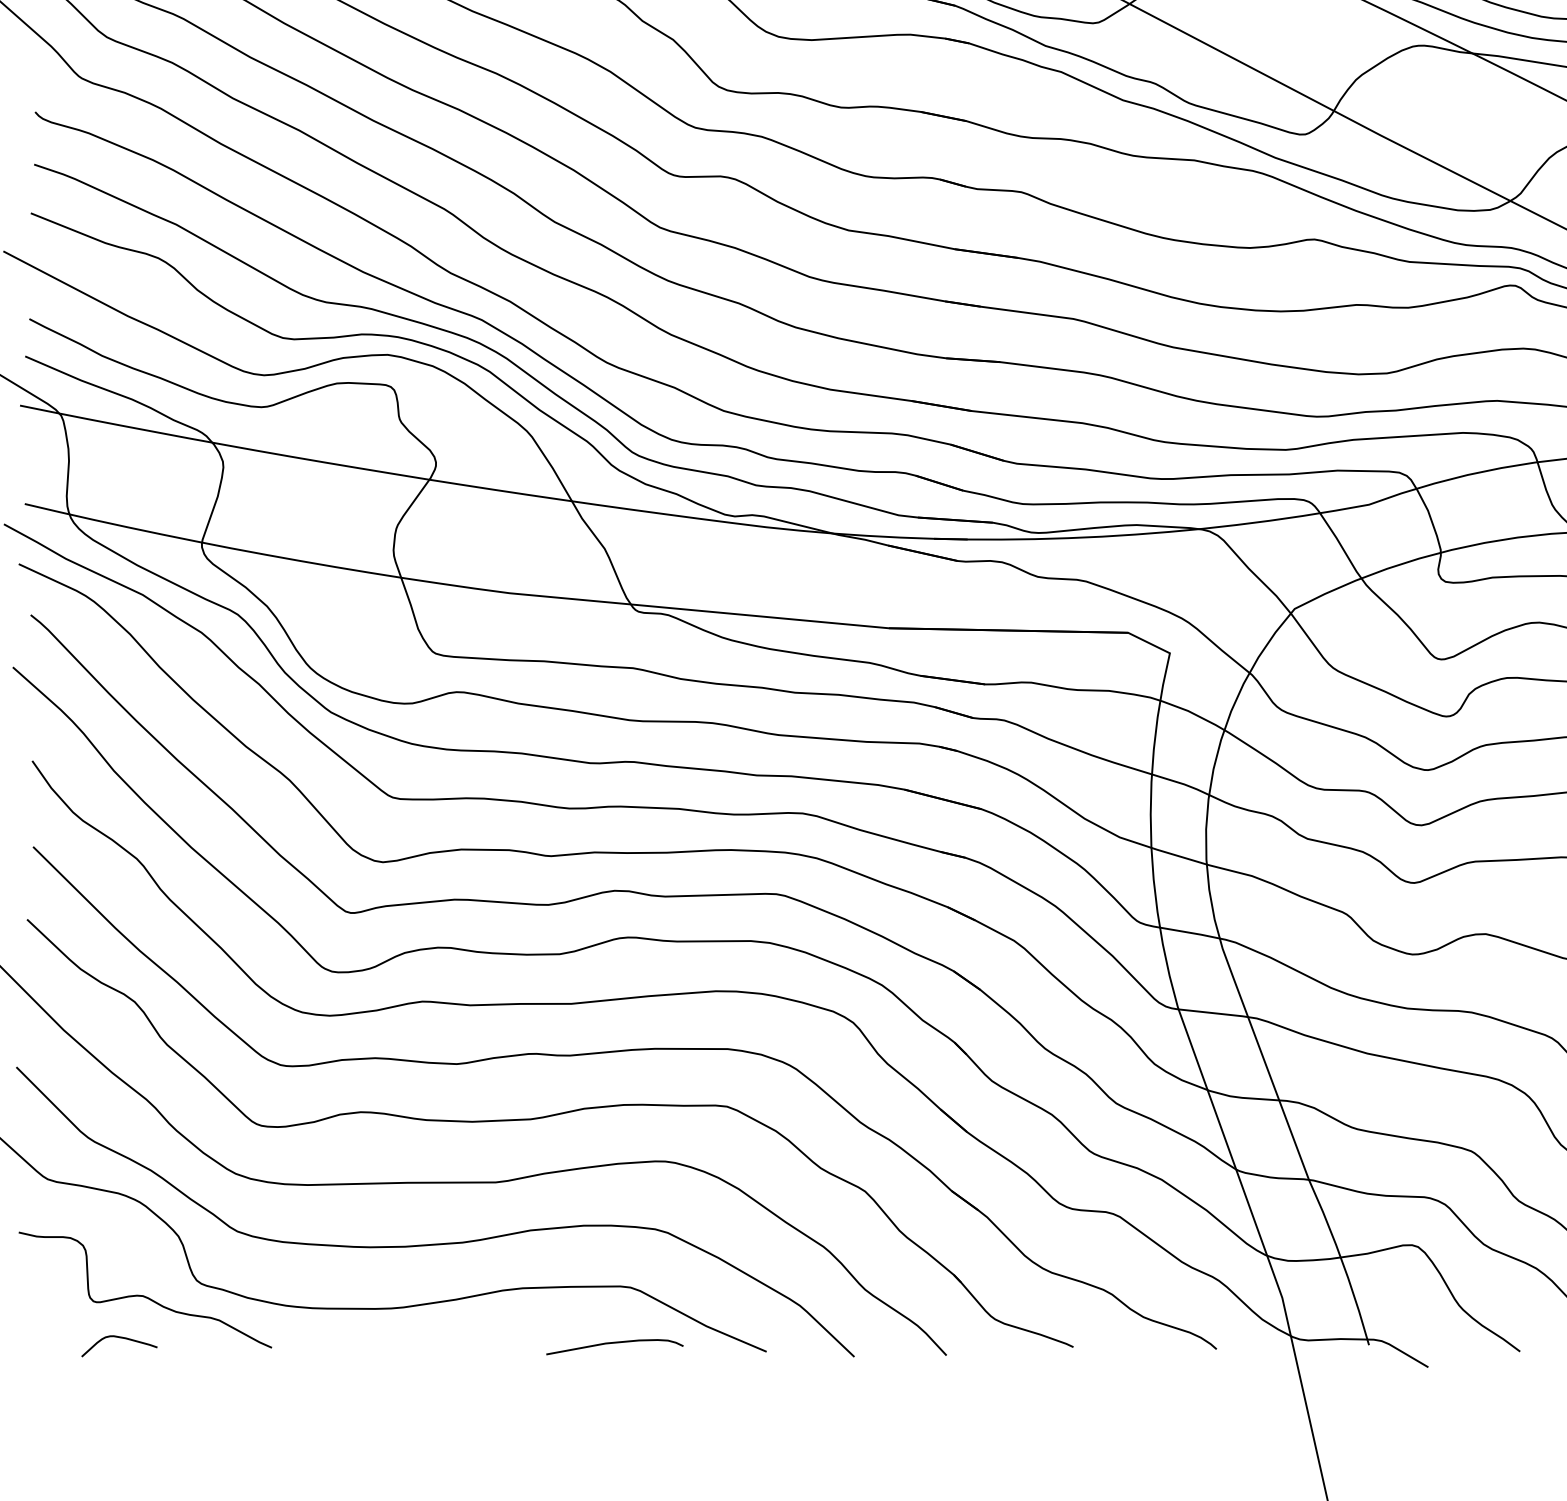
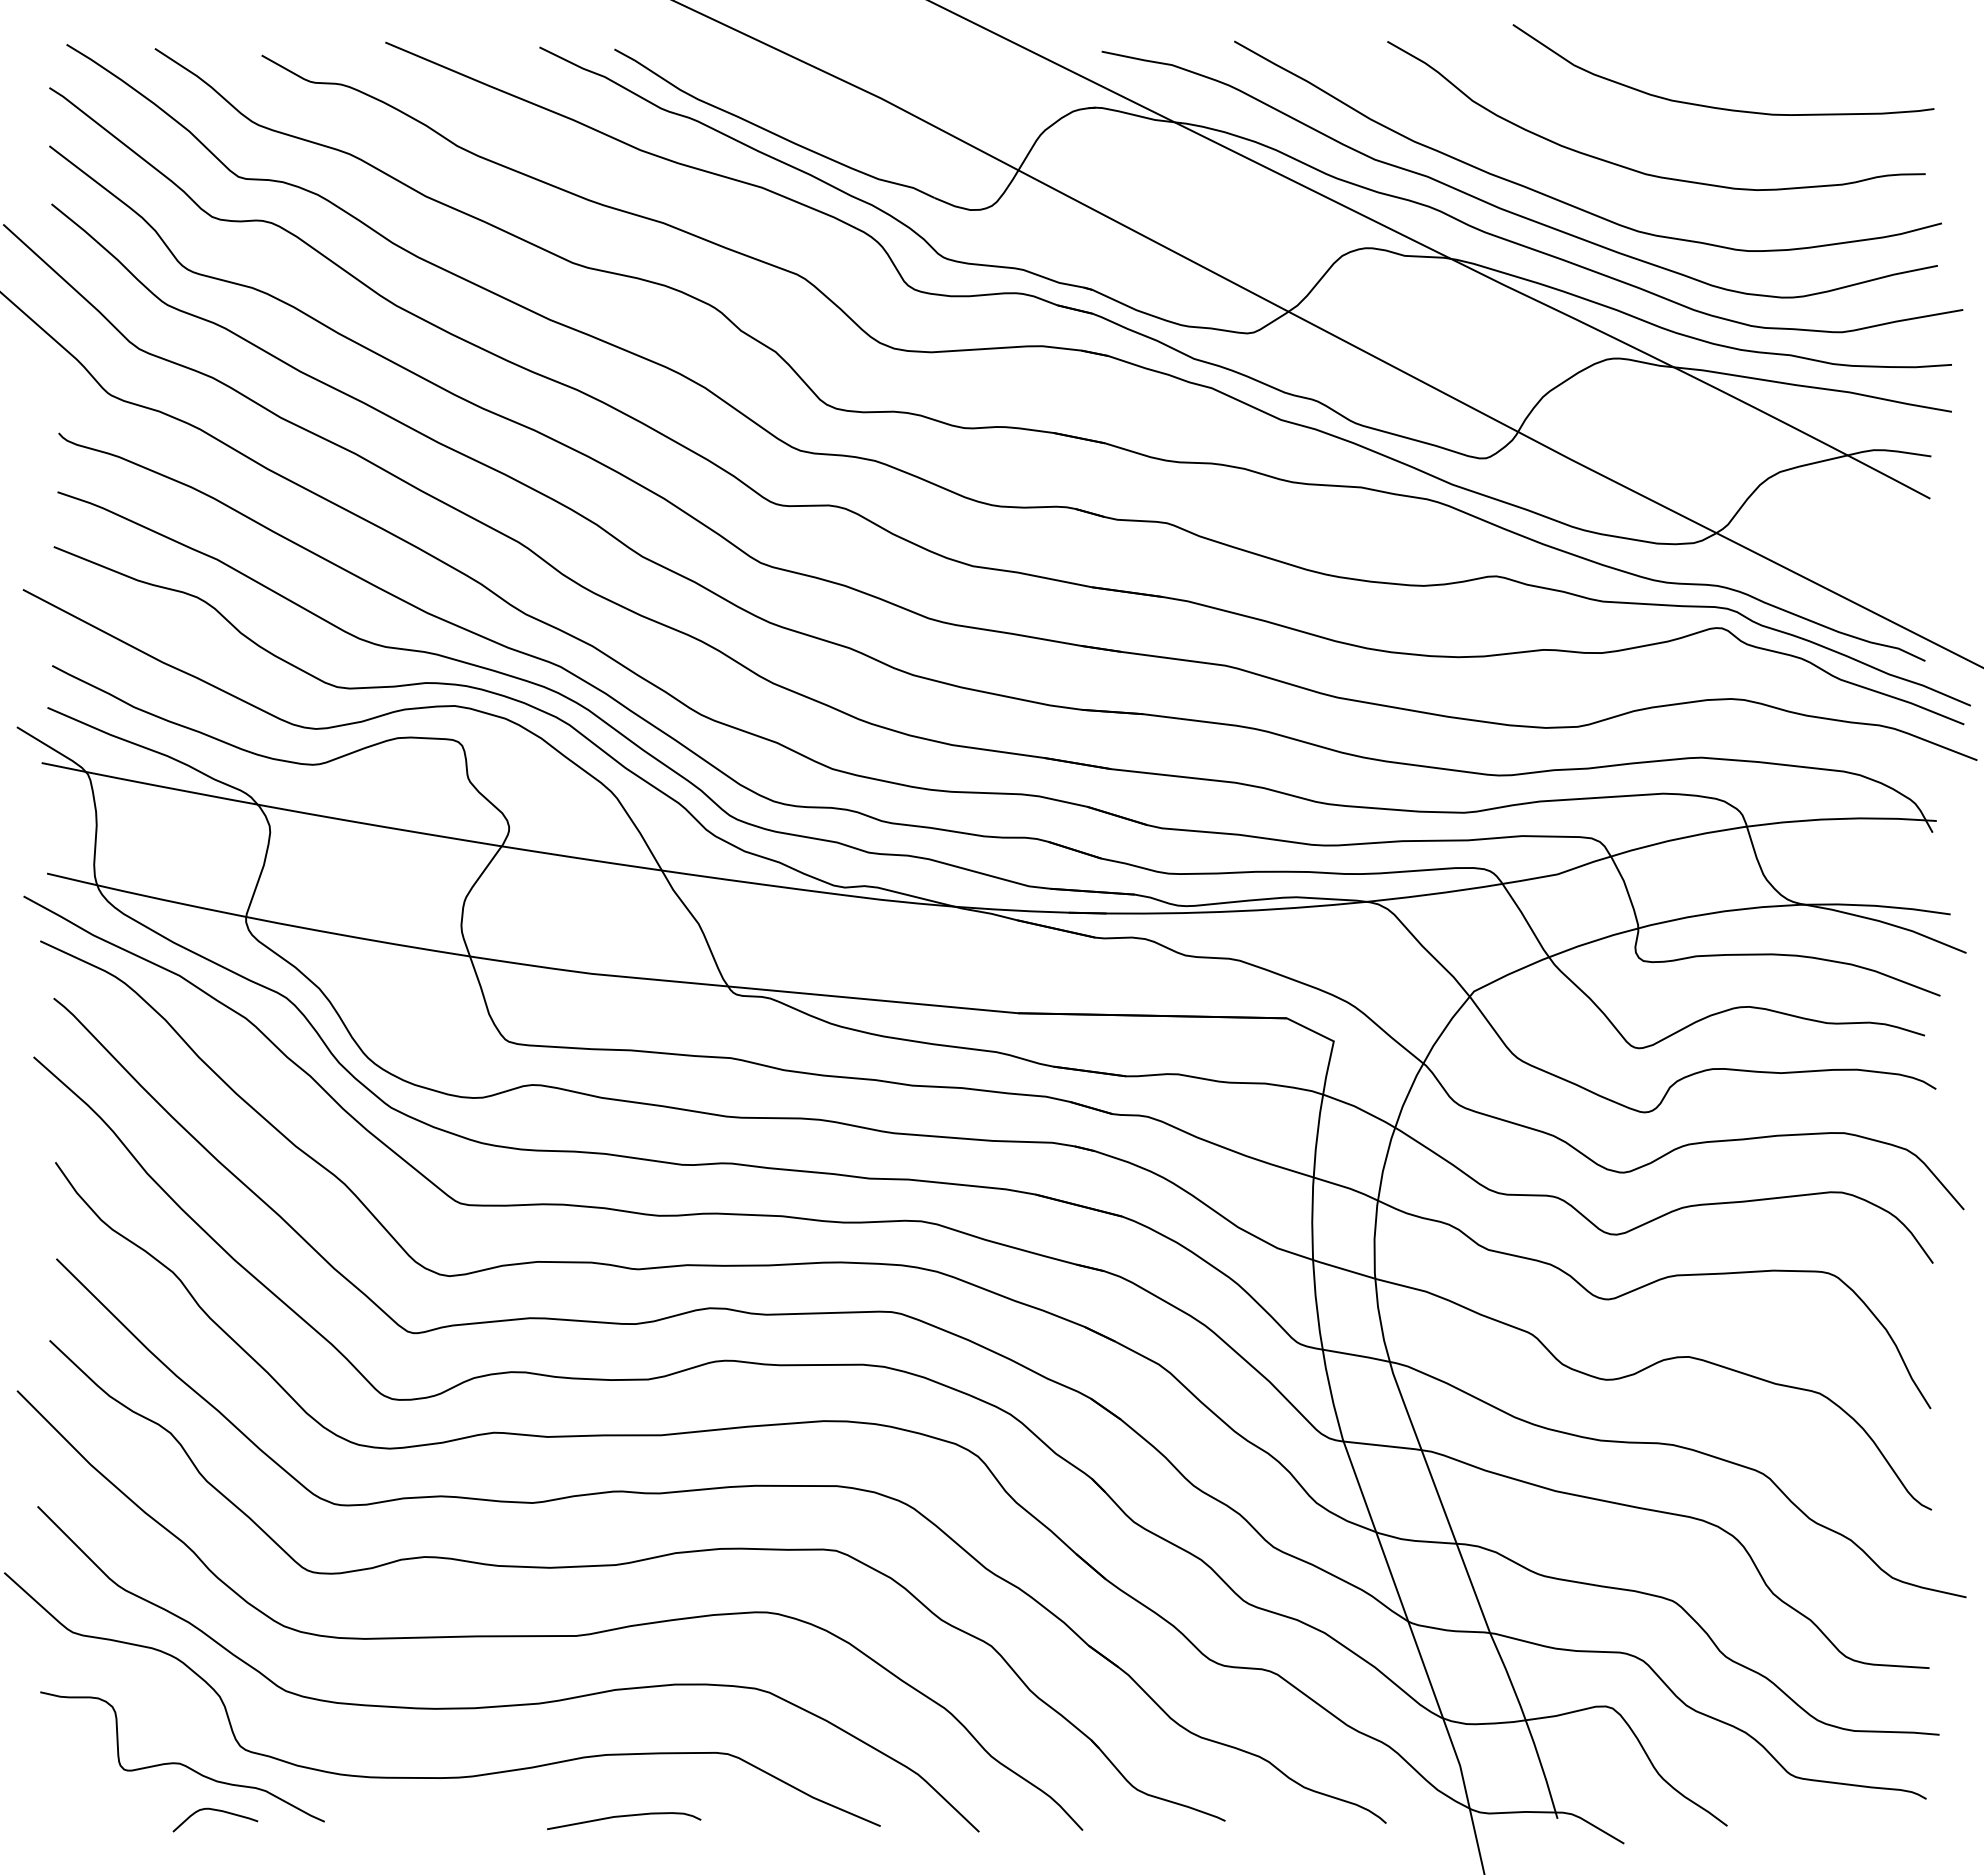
curve: (121, 1338) -> (217, 1811), moved
curve: (613, 1343) -> (622, 1817), moved

